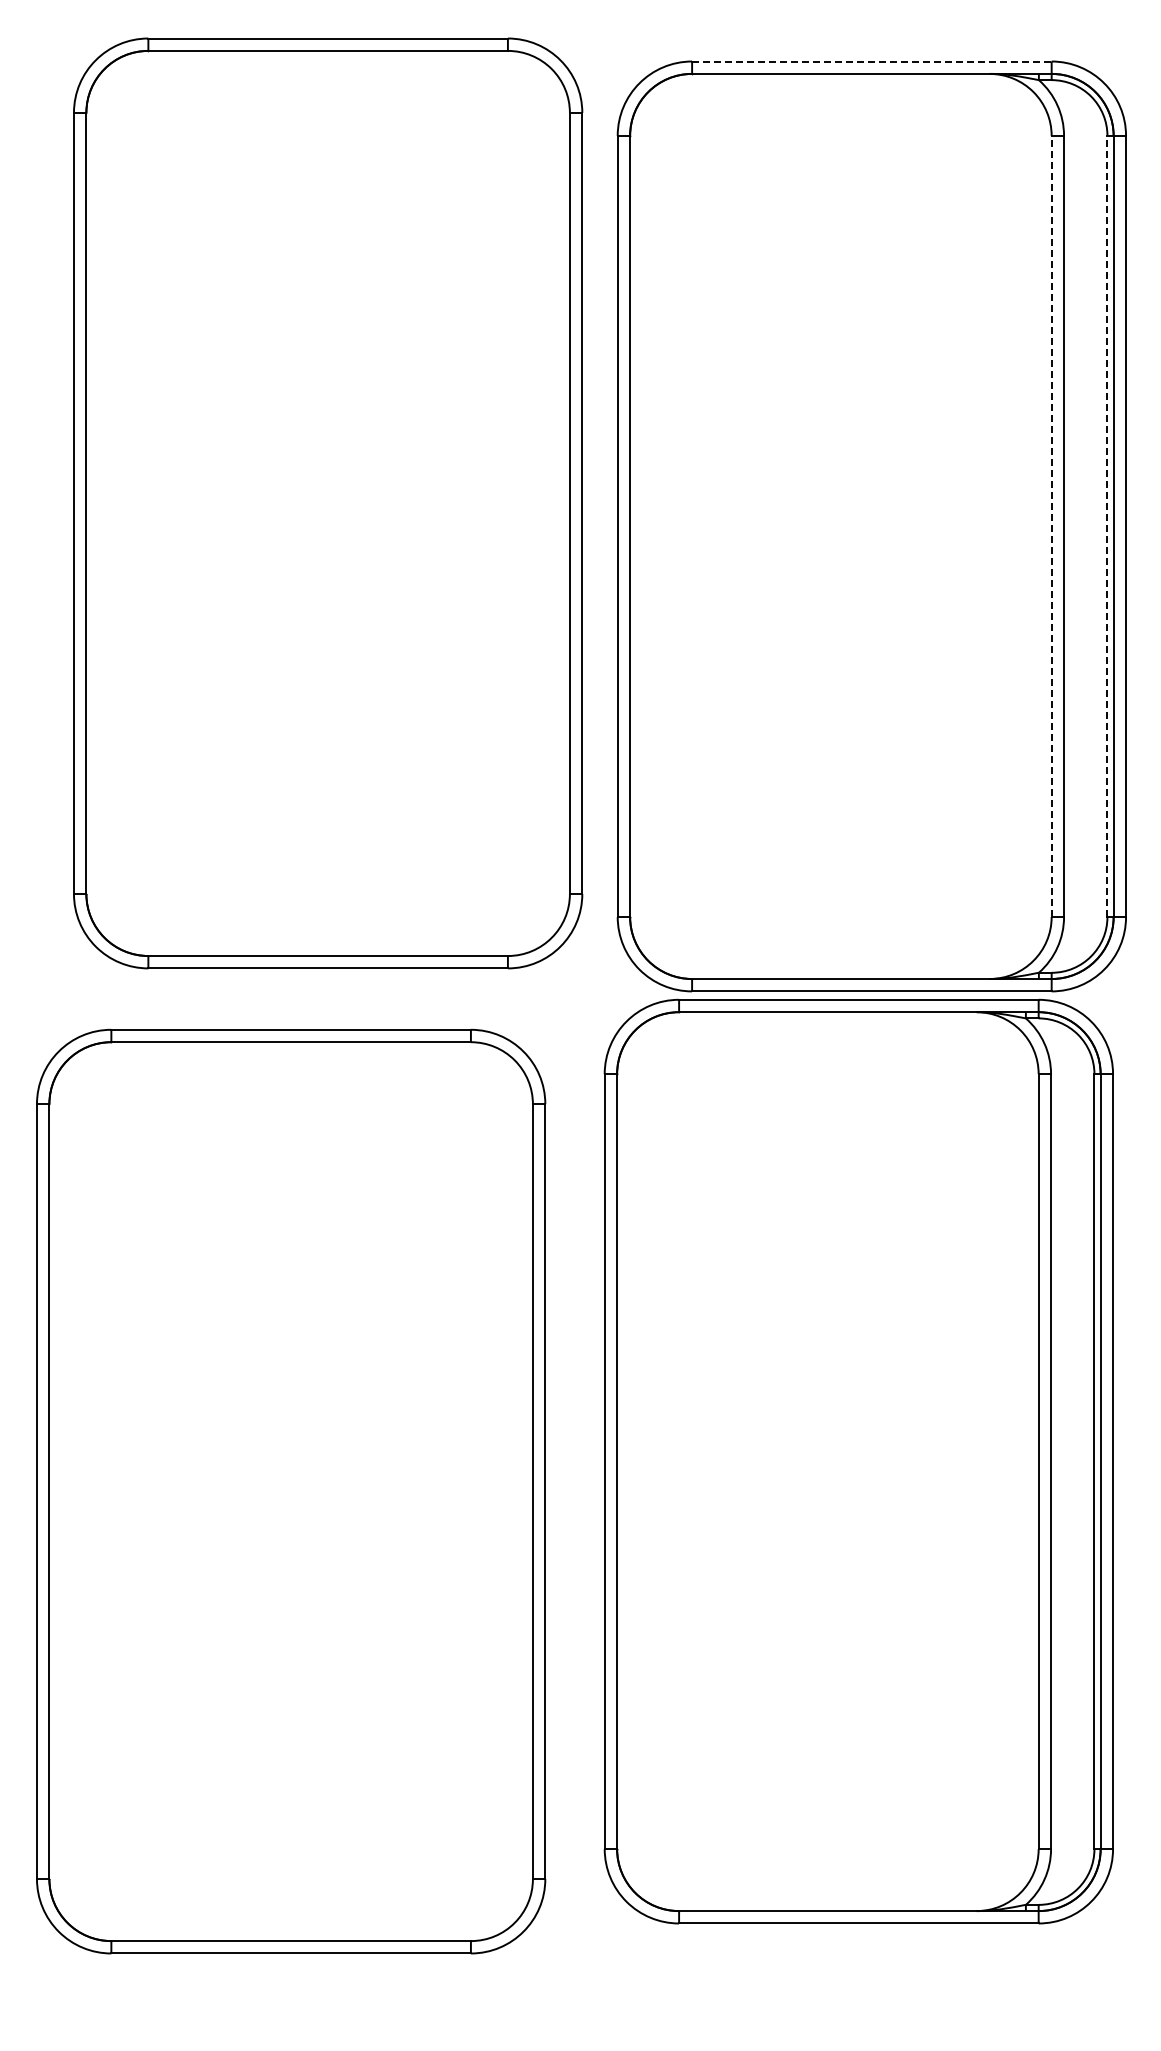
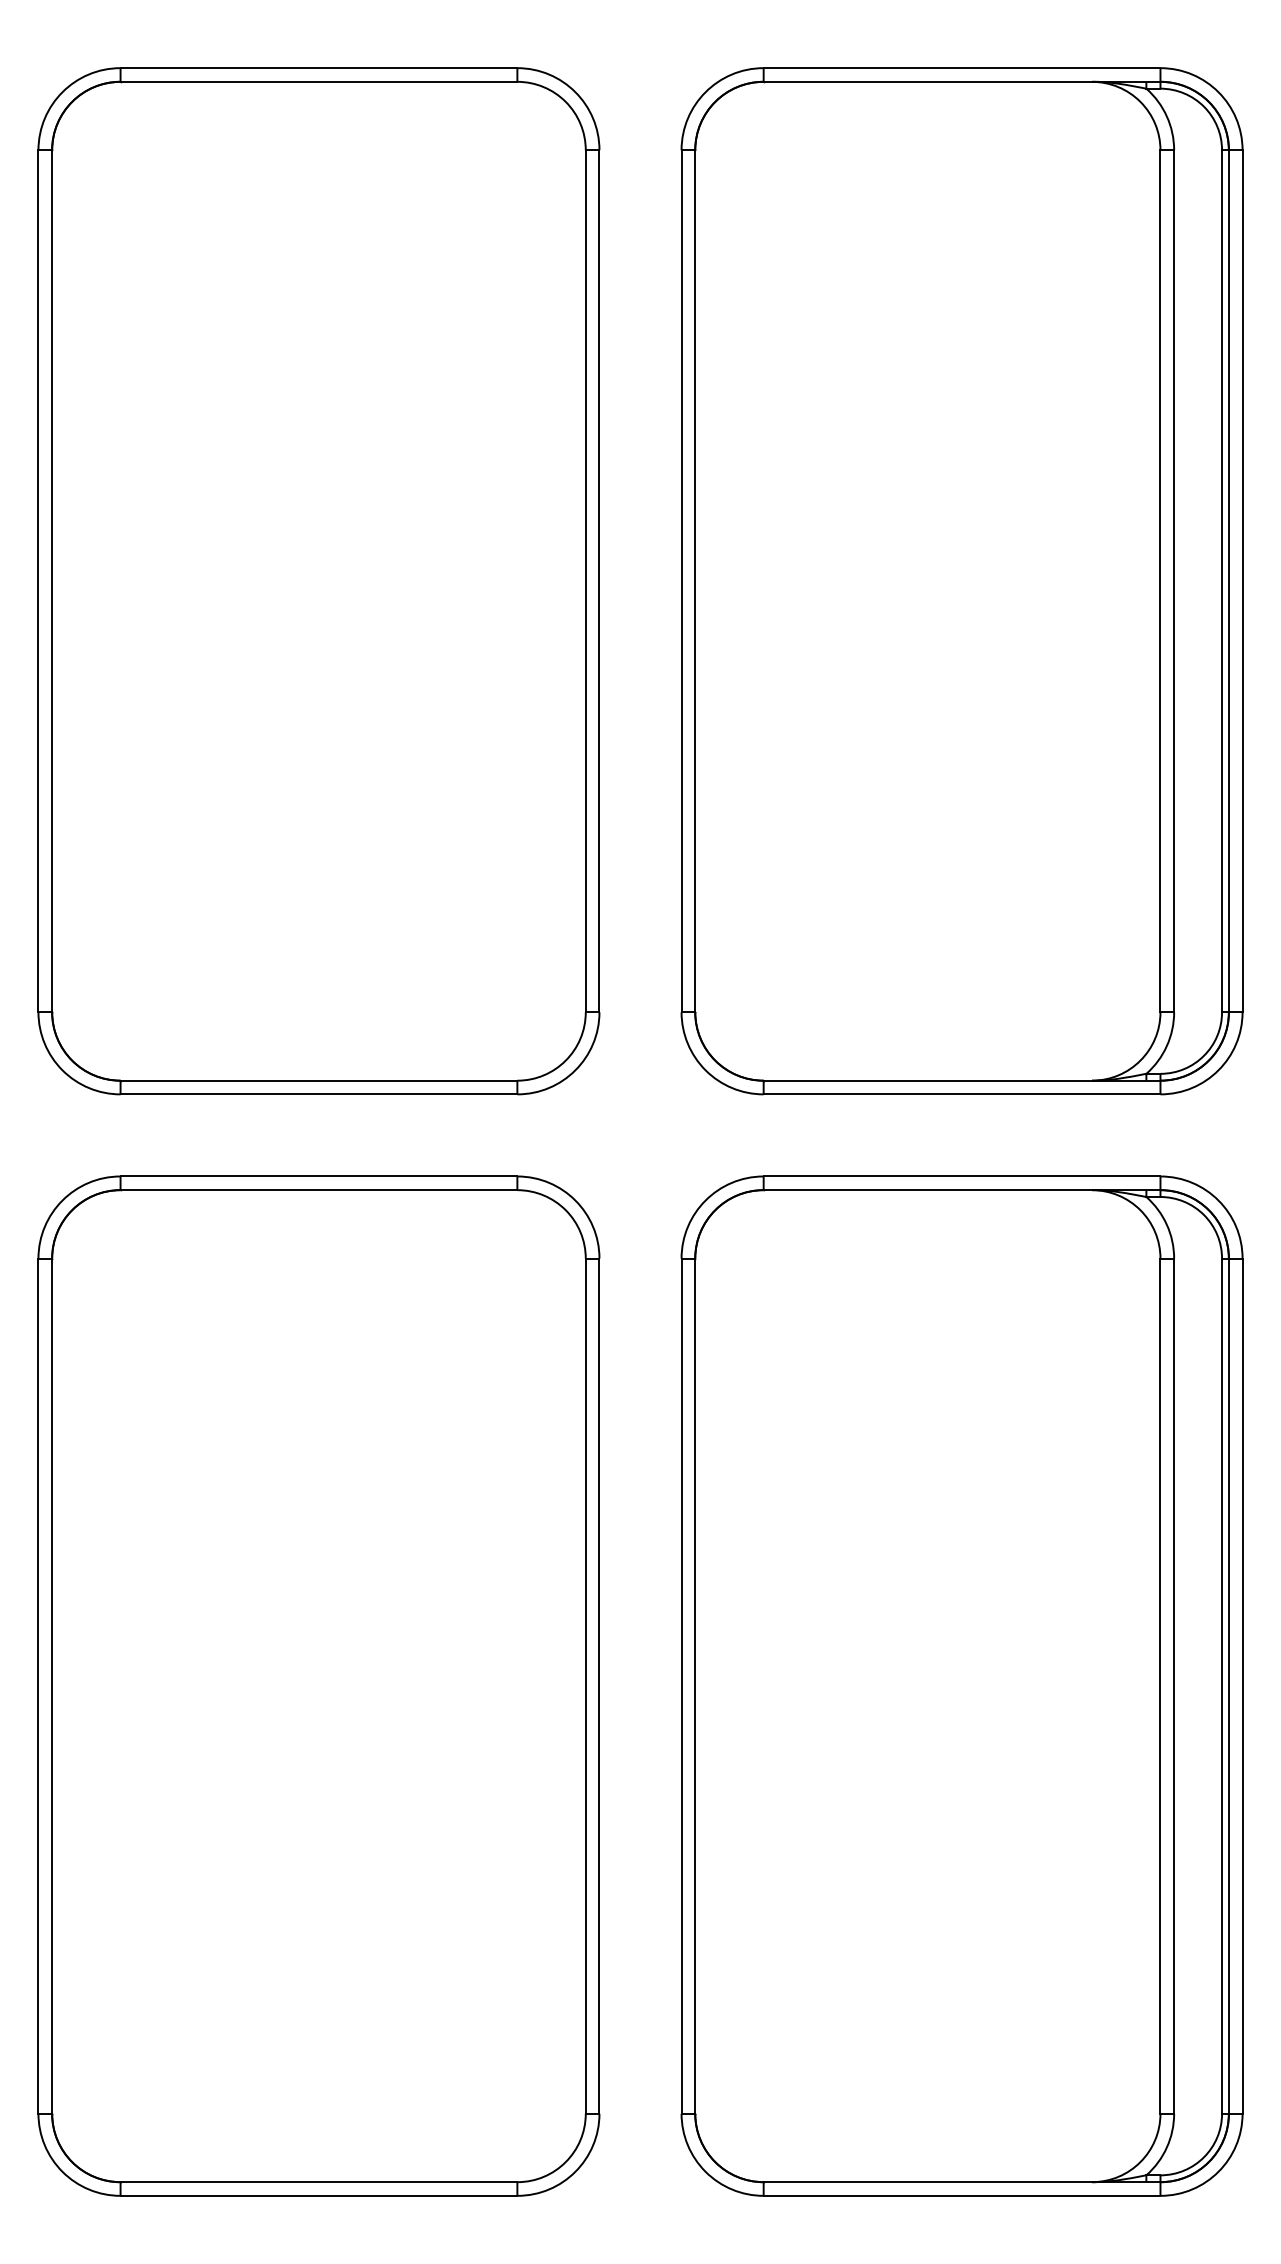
line: (871, 61) -> (961, 68), dashed -> solid
part: (328, 503) -> (319, 581), moved
line: (1051, 526) -> (1160, 581), dashed -> solid
line: (1107, 526) -> (1222, 581), dashed -> solid
part: (858, 1461) -> (961, 1686), moved
part: (291, 1491) -> (319, 1686), moved

